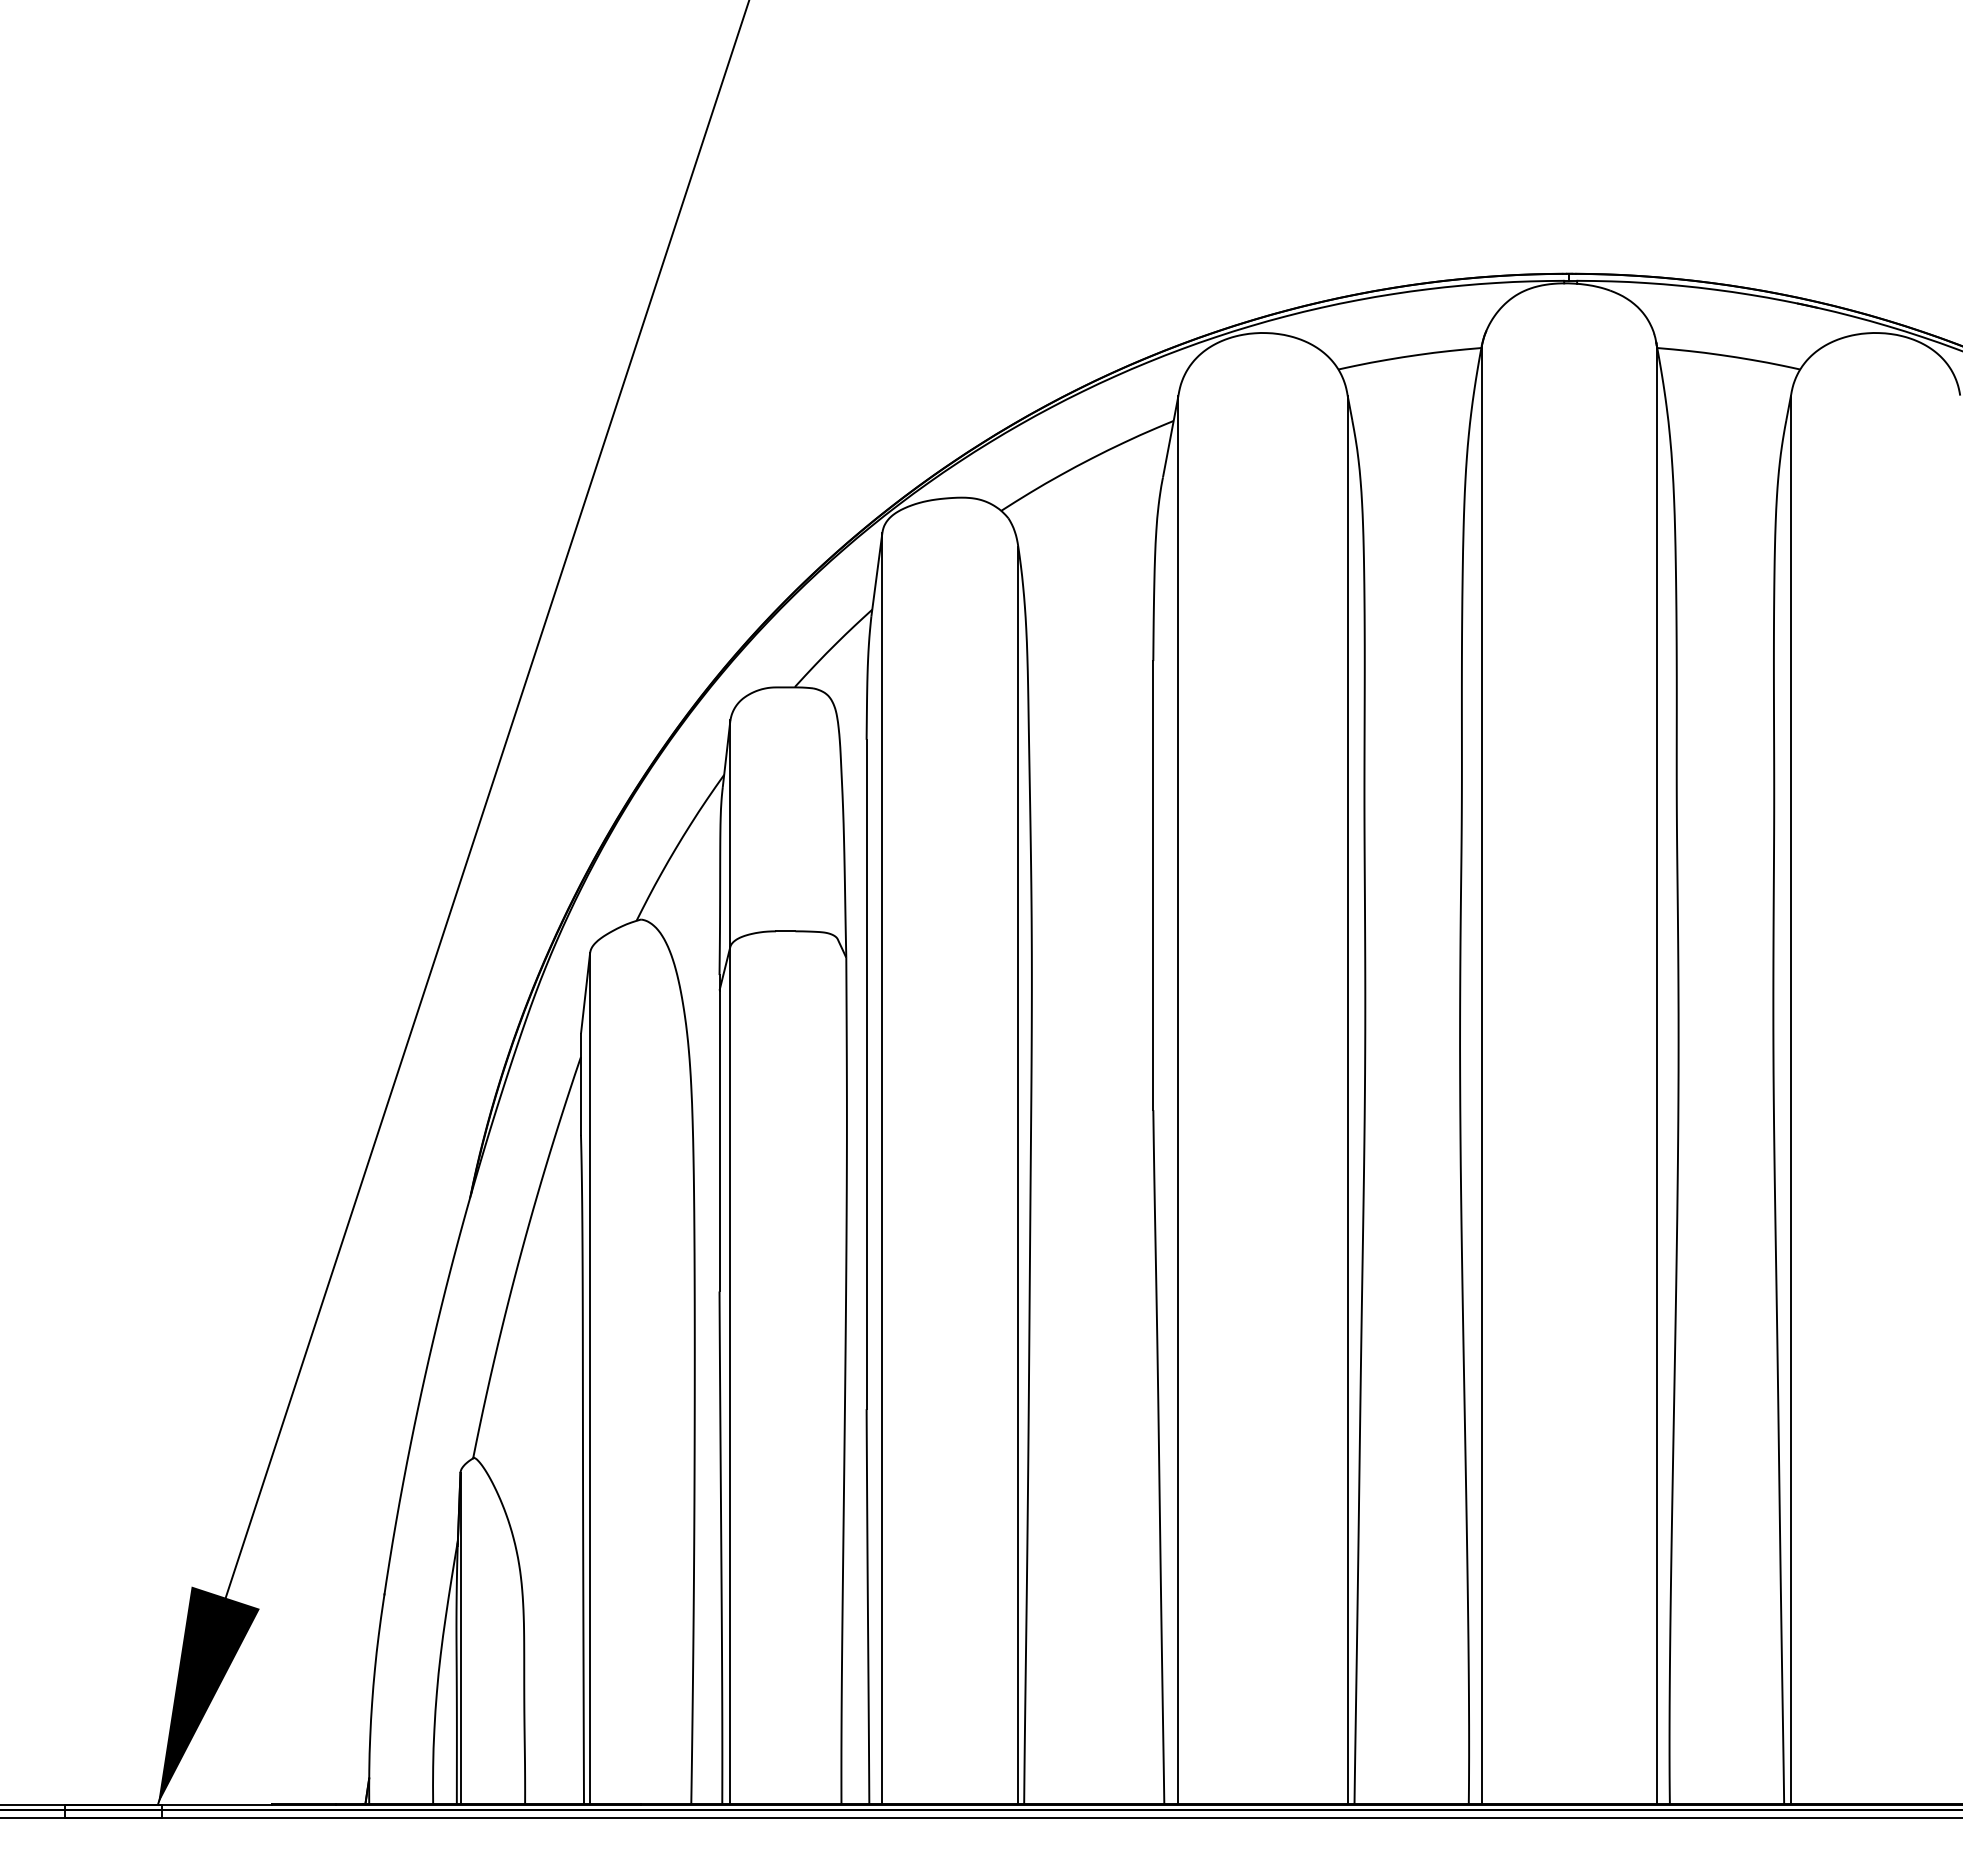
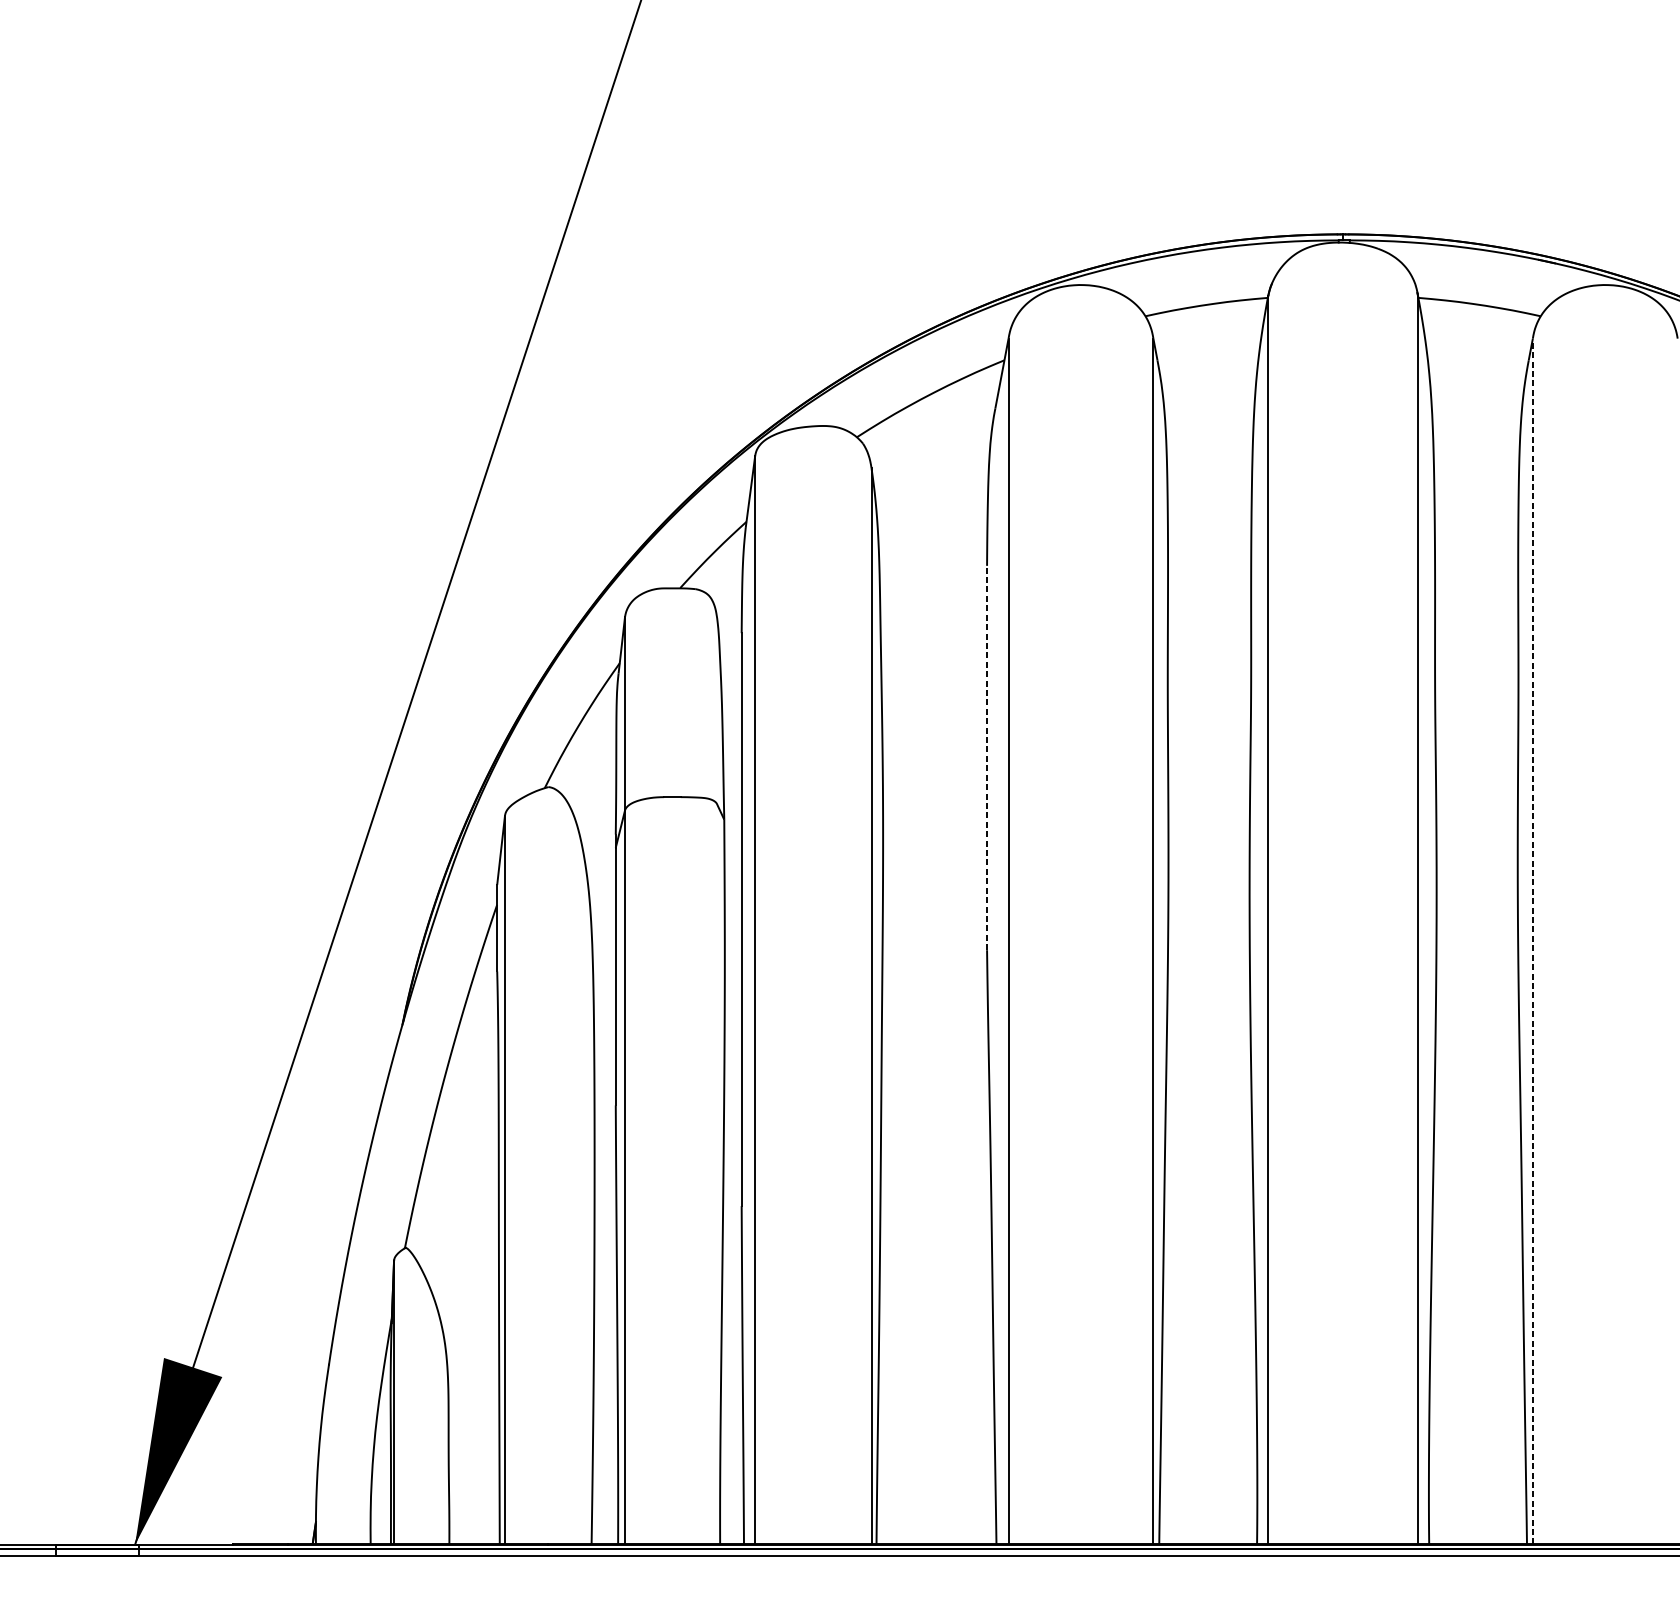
line: (1153, 885) -> (987, 757), solid -> dashed
line: (1791, 1099) -> (1533, 941), solid -> dashed

